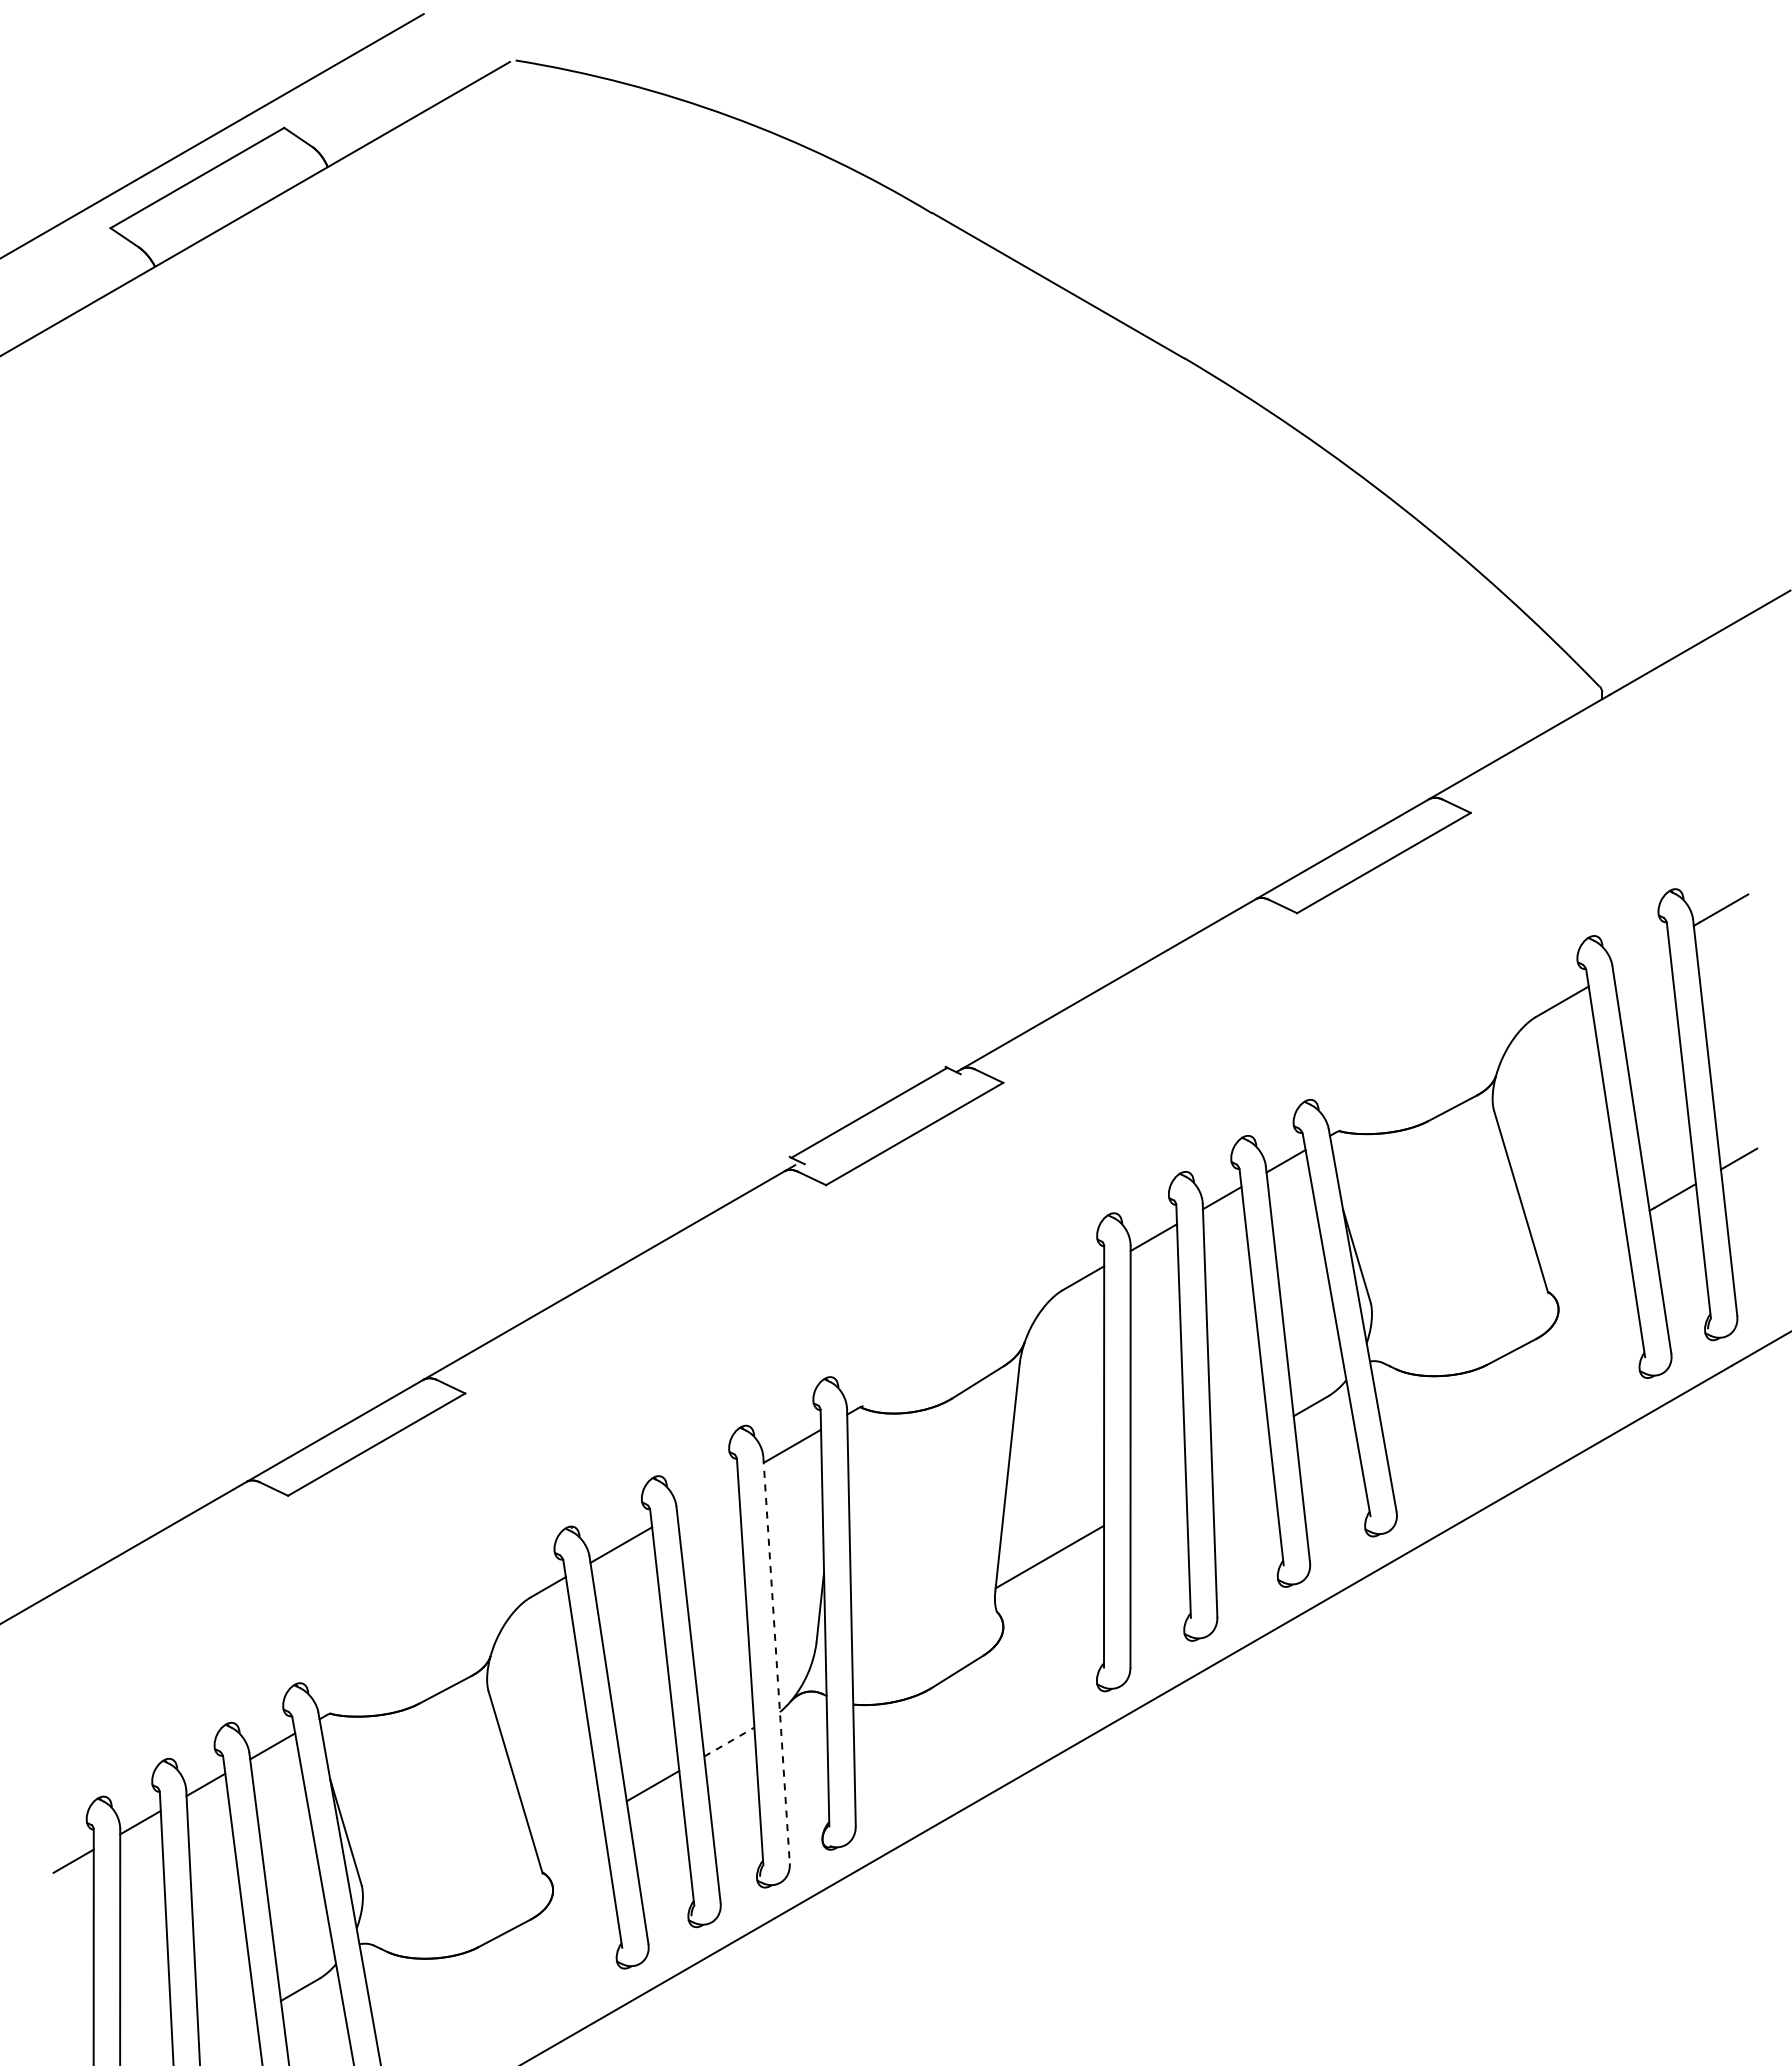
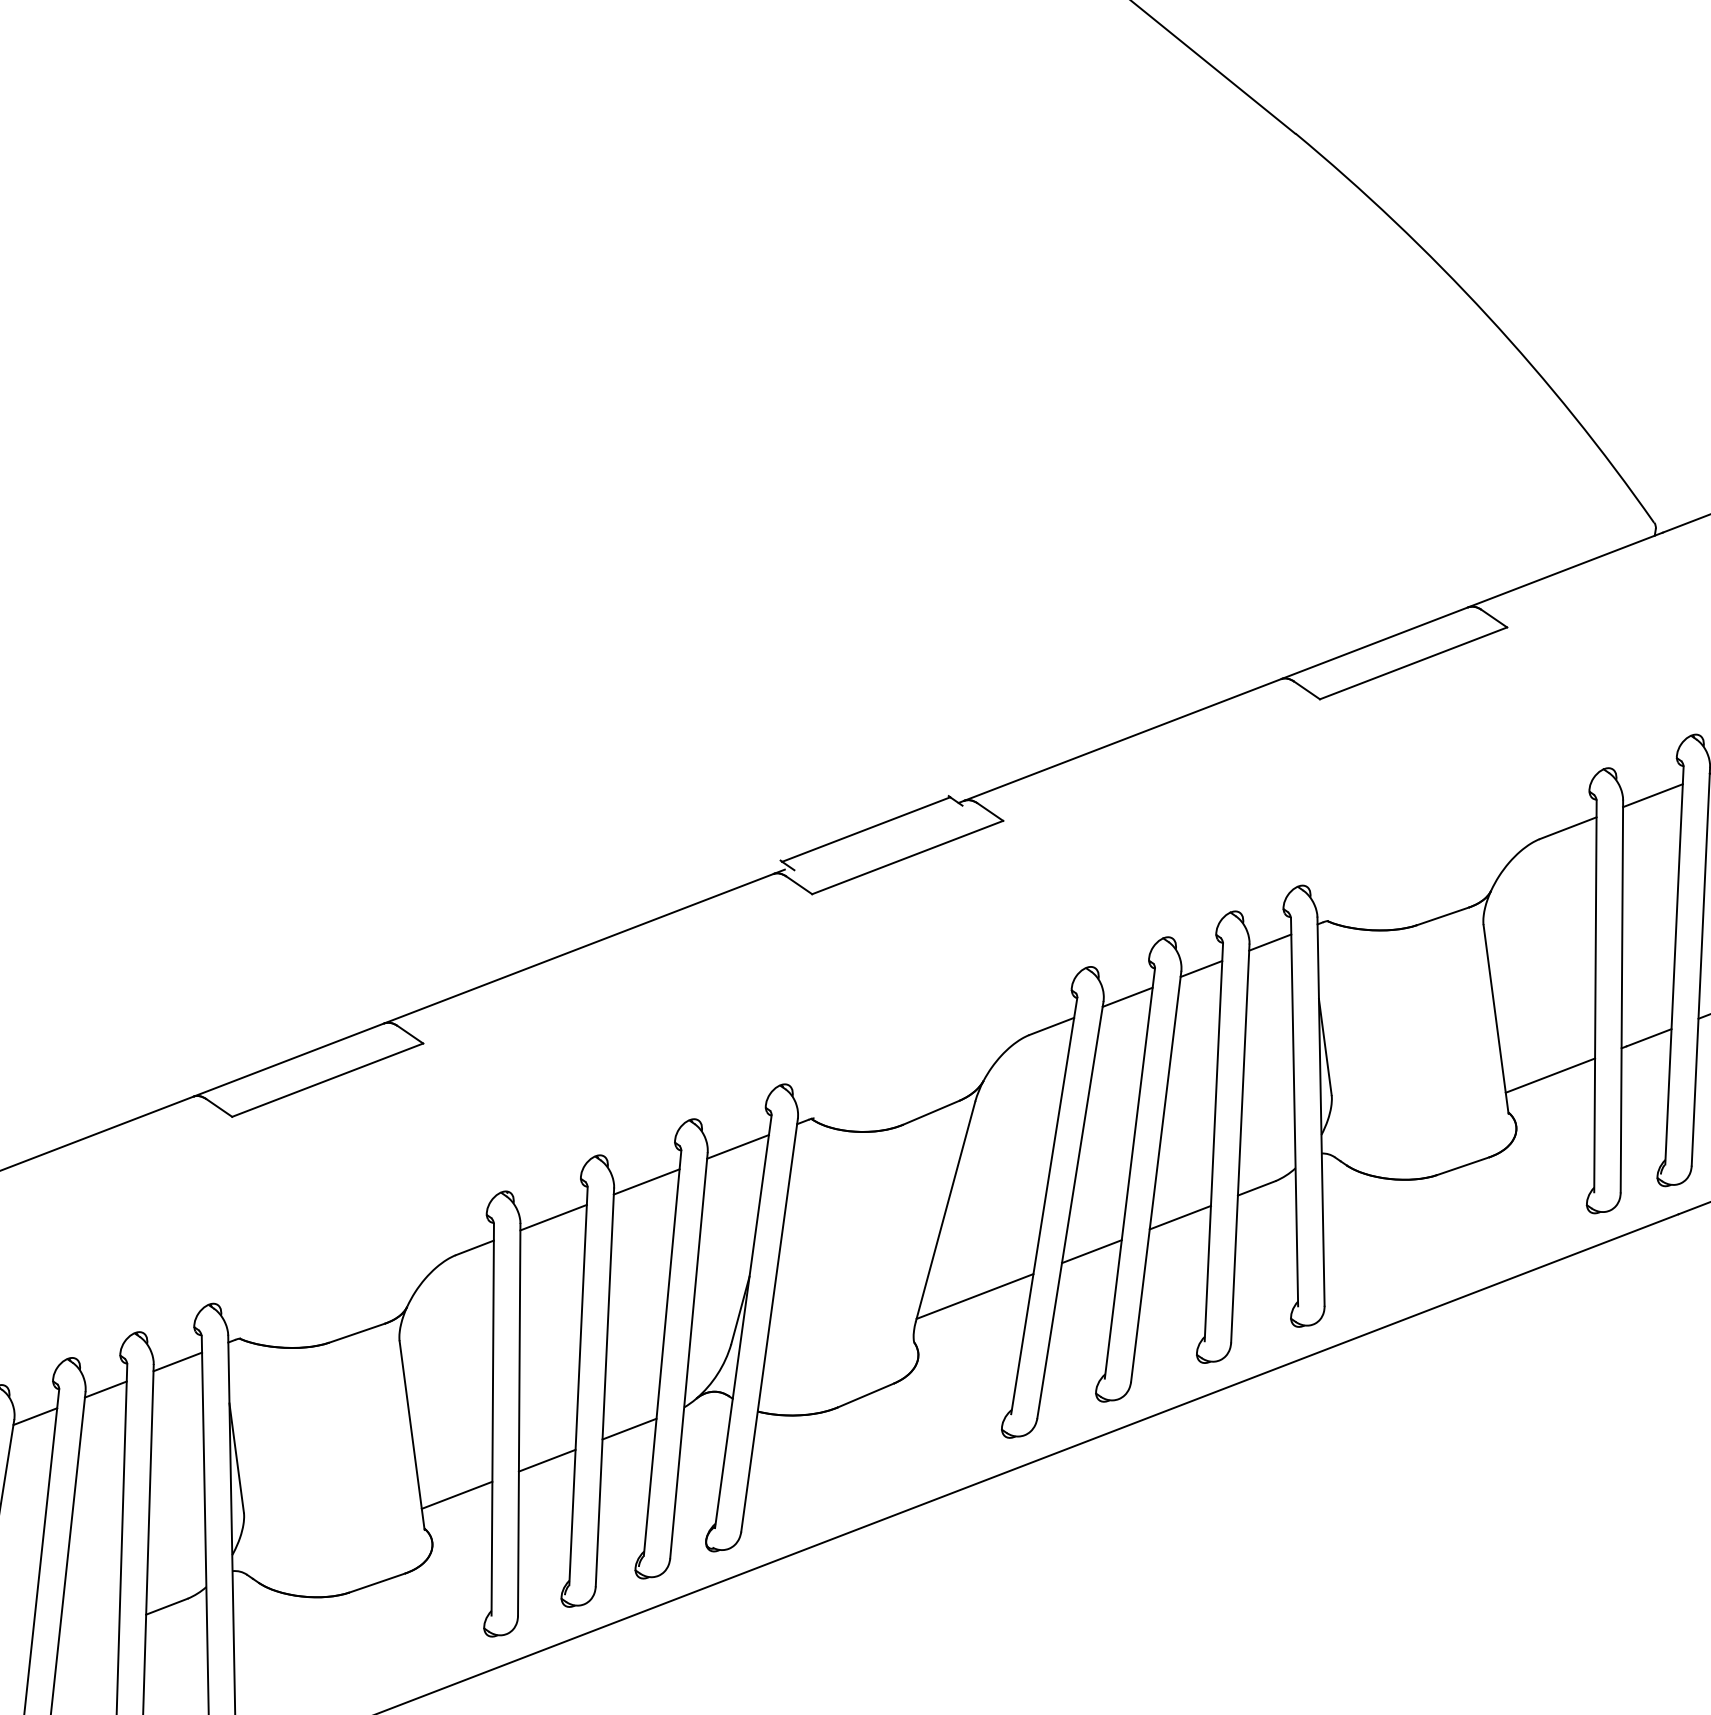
line: (1640, 956) -> (1652, 795), added
line: (1583, 1248) -> (1550, 1075), added
line: (1239, 1446) -> (1179, 1217), added
line: (707, 1494) -> (646, 1181), added
line: (1157, 1494) -> (1091, 1251), added
line: (776, 1660) -> (688, 1355), dashed -> solid
line: (729, 1742) -> (629, 1429), dashed -> solid
line: (569, 1834) -> (457, 1495), added

